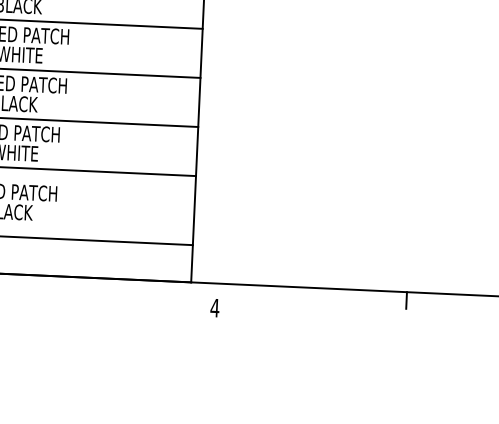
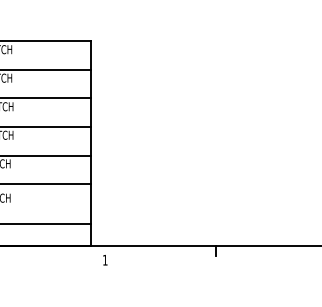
text: (213, 308) -> (104, 260), 4 -> 1

